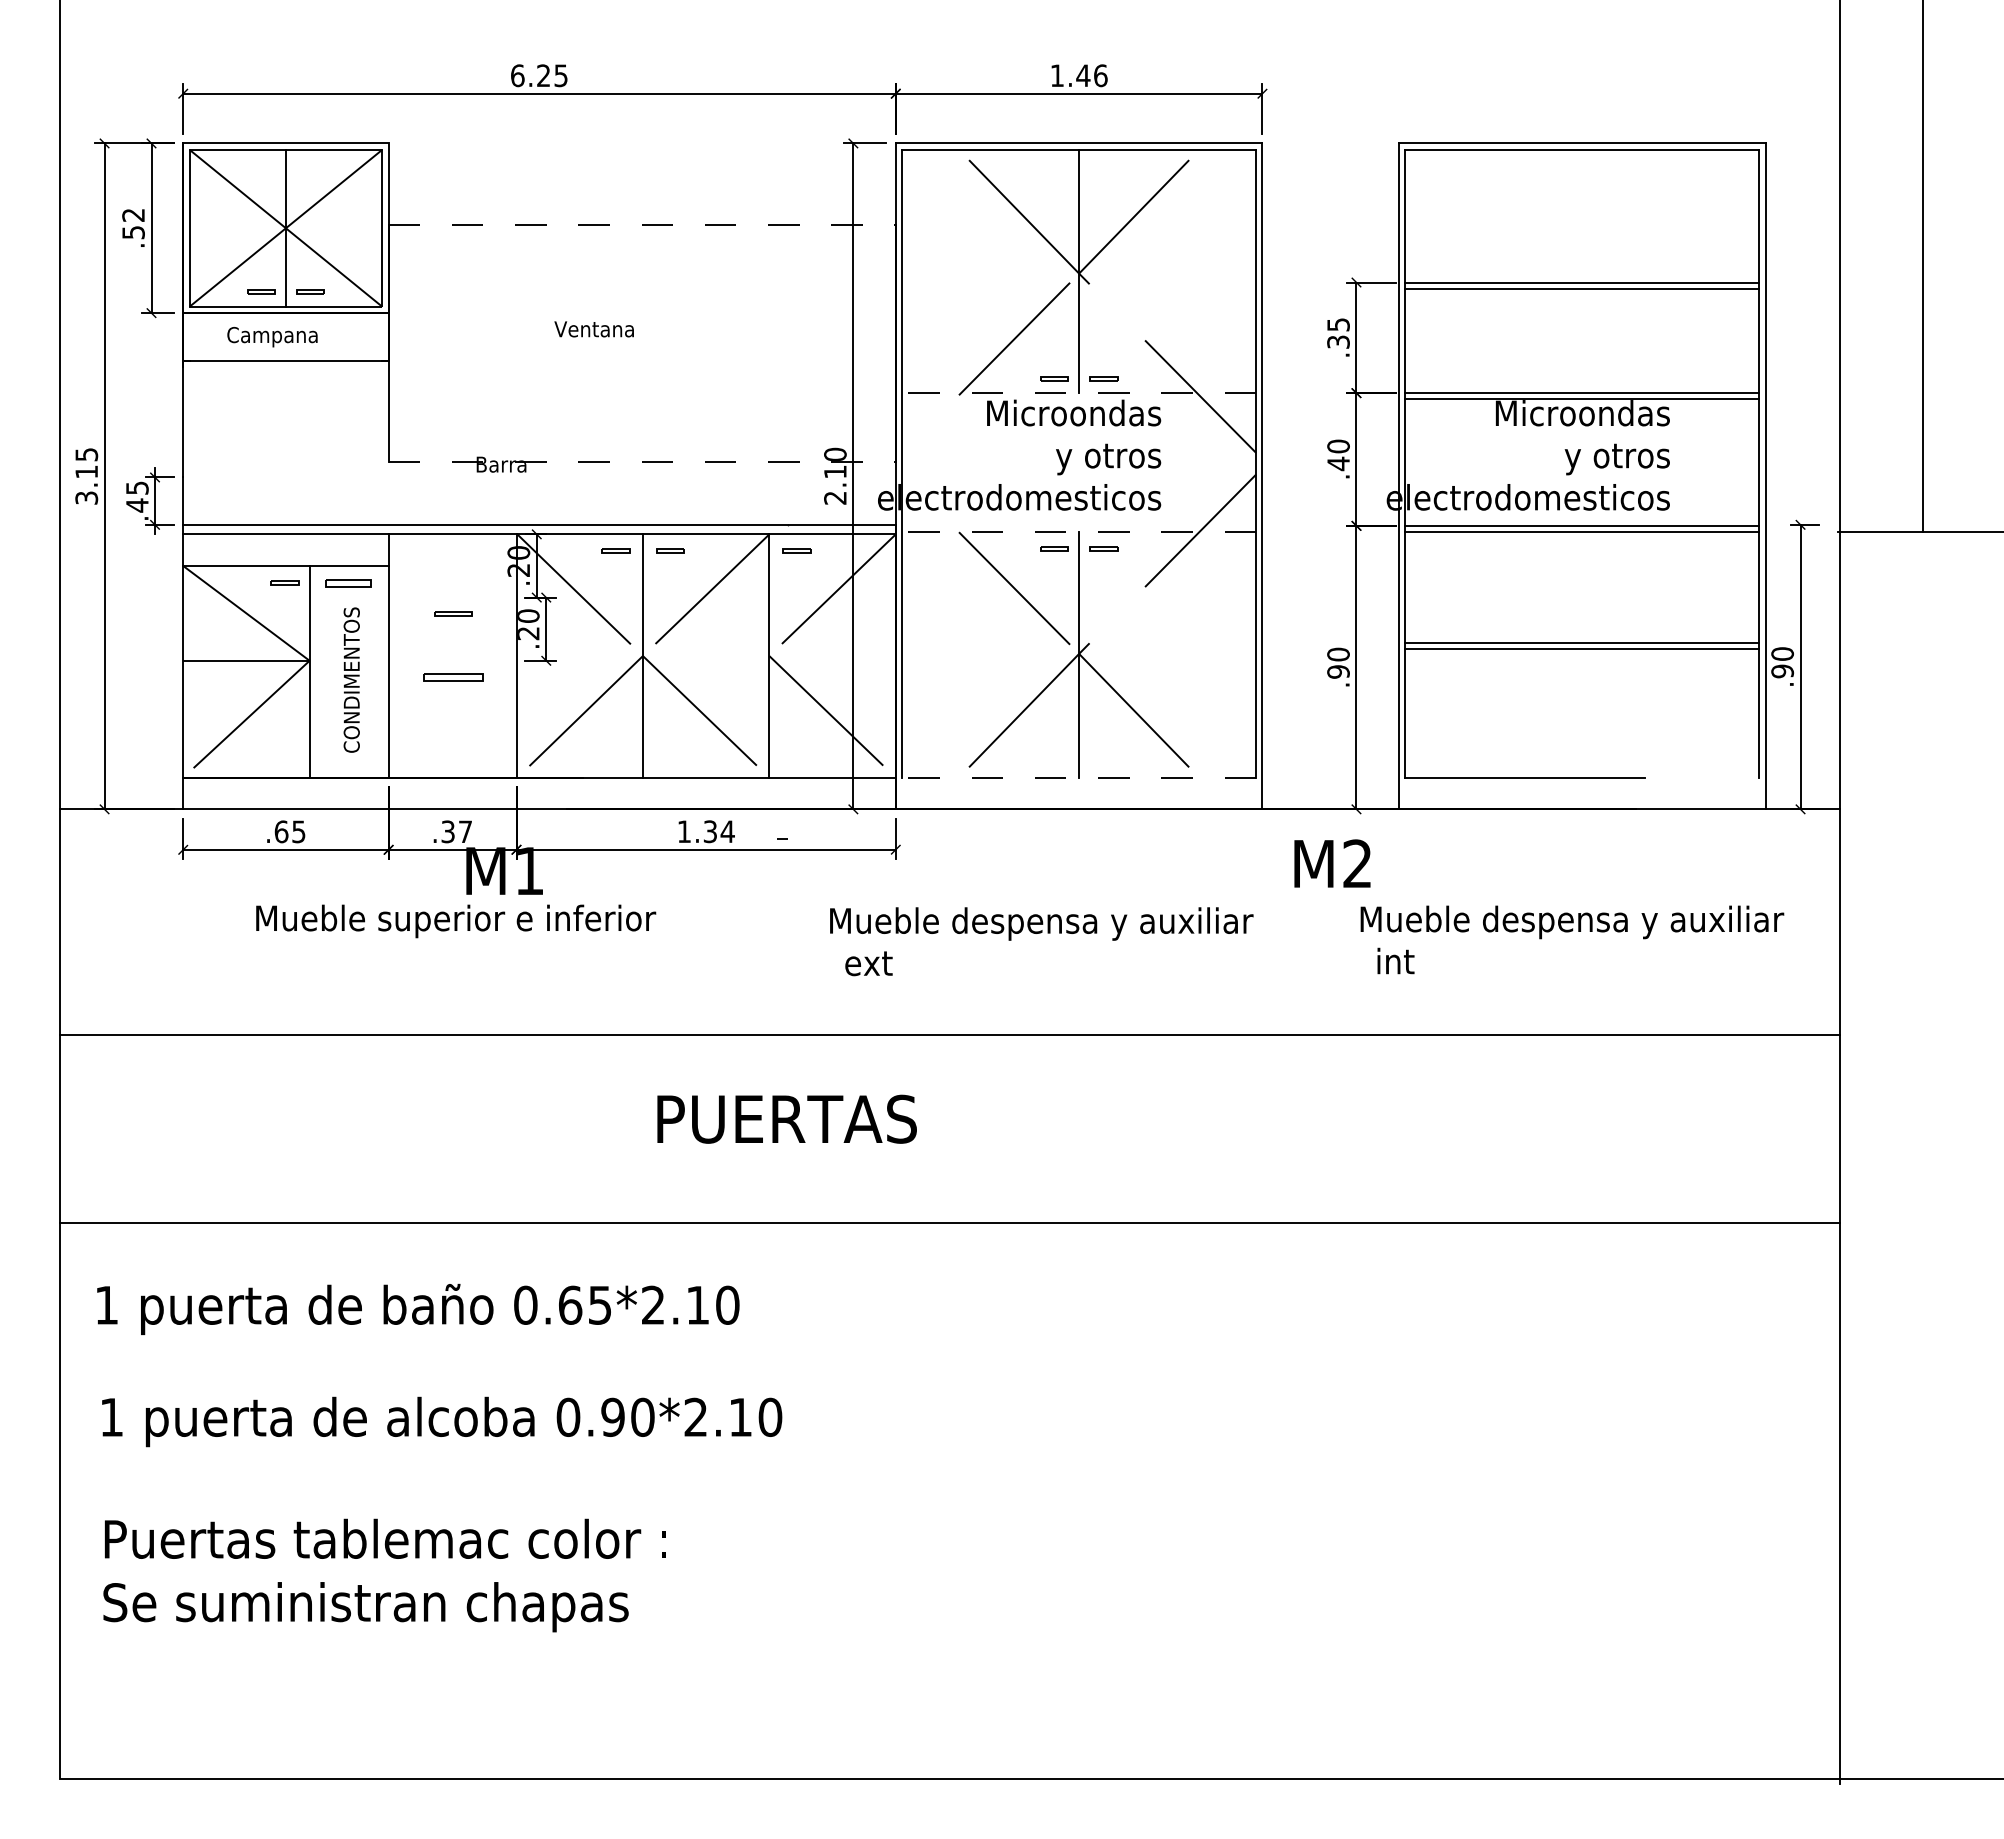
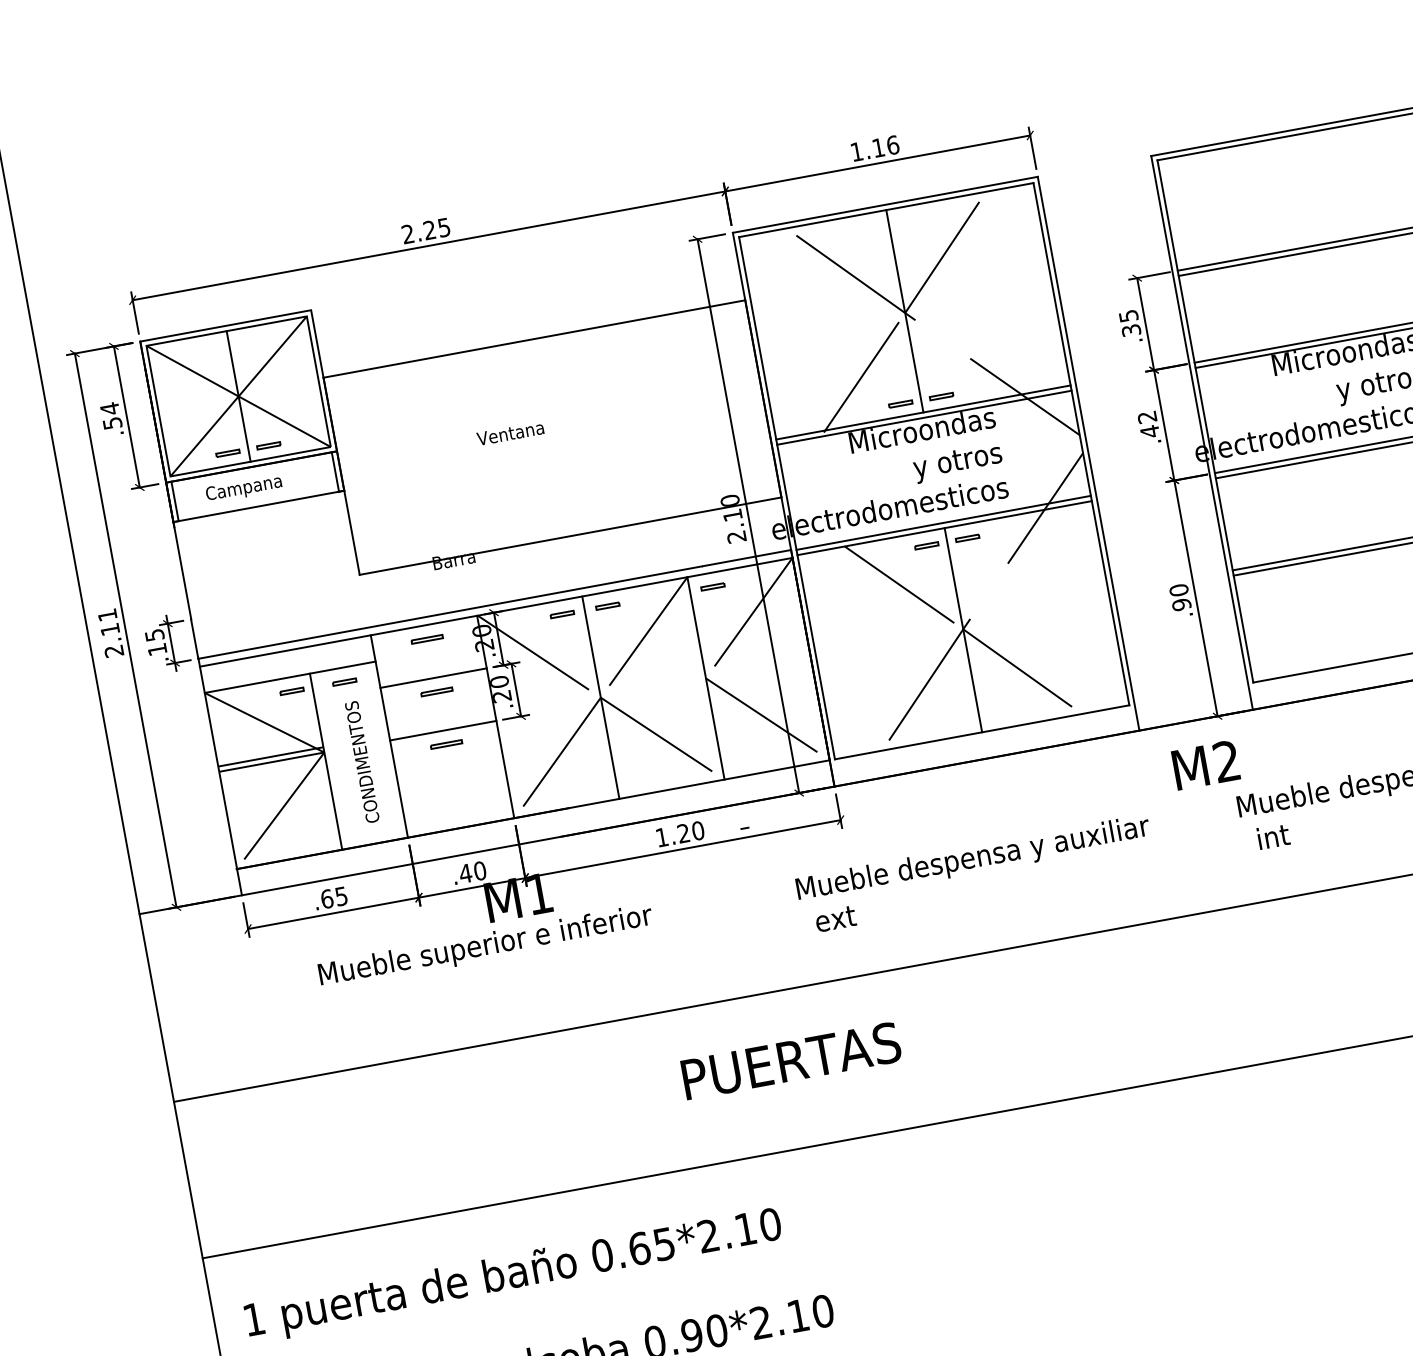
text: (517, 75) -> (407, 234), 6.25 -> 2.25
text: (1083, 75) -> (878, 147), 1.46 -> 1.16
text: (133, 215) -> (109, 409), .52 -> .54
line: (642, 224) -> (534, 338), dashed -> solid
line: (189, 336) -> (174, 501), added
line: (382, 336) -> (335, 471), added
line: (1079, 393) -> (923, 412), dashed -> solid
line: (1079, 399) -> (924, 417), added
text: (1338, 446) -> (1147, 417), .40 -> .42
line: (642, 461) -> (570, 535), dashed -> solid
text: (86, 476) -> (110, 633), 3.15 -> 2.11
text: (137, 505) -> (157, 649), .45 -> .15
line: (1079, 525) -> (943, 522), added
line: (1079, 532) -> (945, 528), dashed -> solid
part: (453, 550) -> (427, 638), added
part: (347, 582) -> (343, 681), size x0.62
line: (452, 597) -> (433, 678), added
line: (246, 654) -> (270, 756), added
line: (452, 660) -> (443, 730), added
part: (453, 677) -> (446, 744), size x0.62
line: (1079, 777) -> (982, 732), dashed -> solid
text: (456, 831) -> (472, 872), .37 -> .40
text: (718, 831) -> (690, 832), 1.34 -> 1.20

